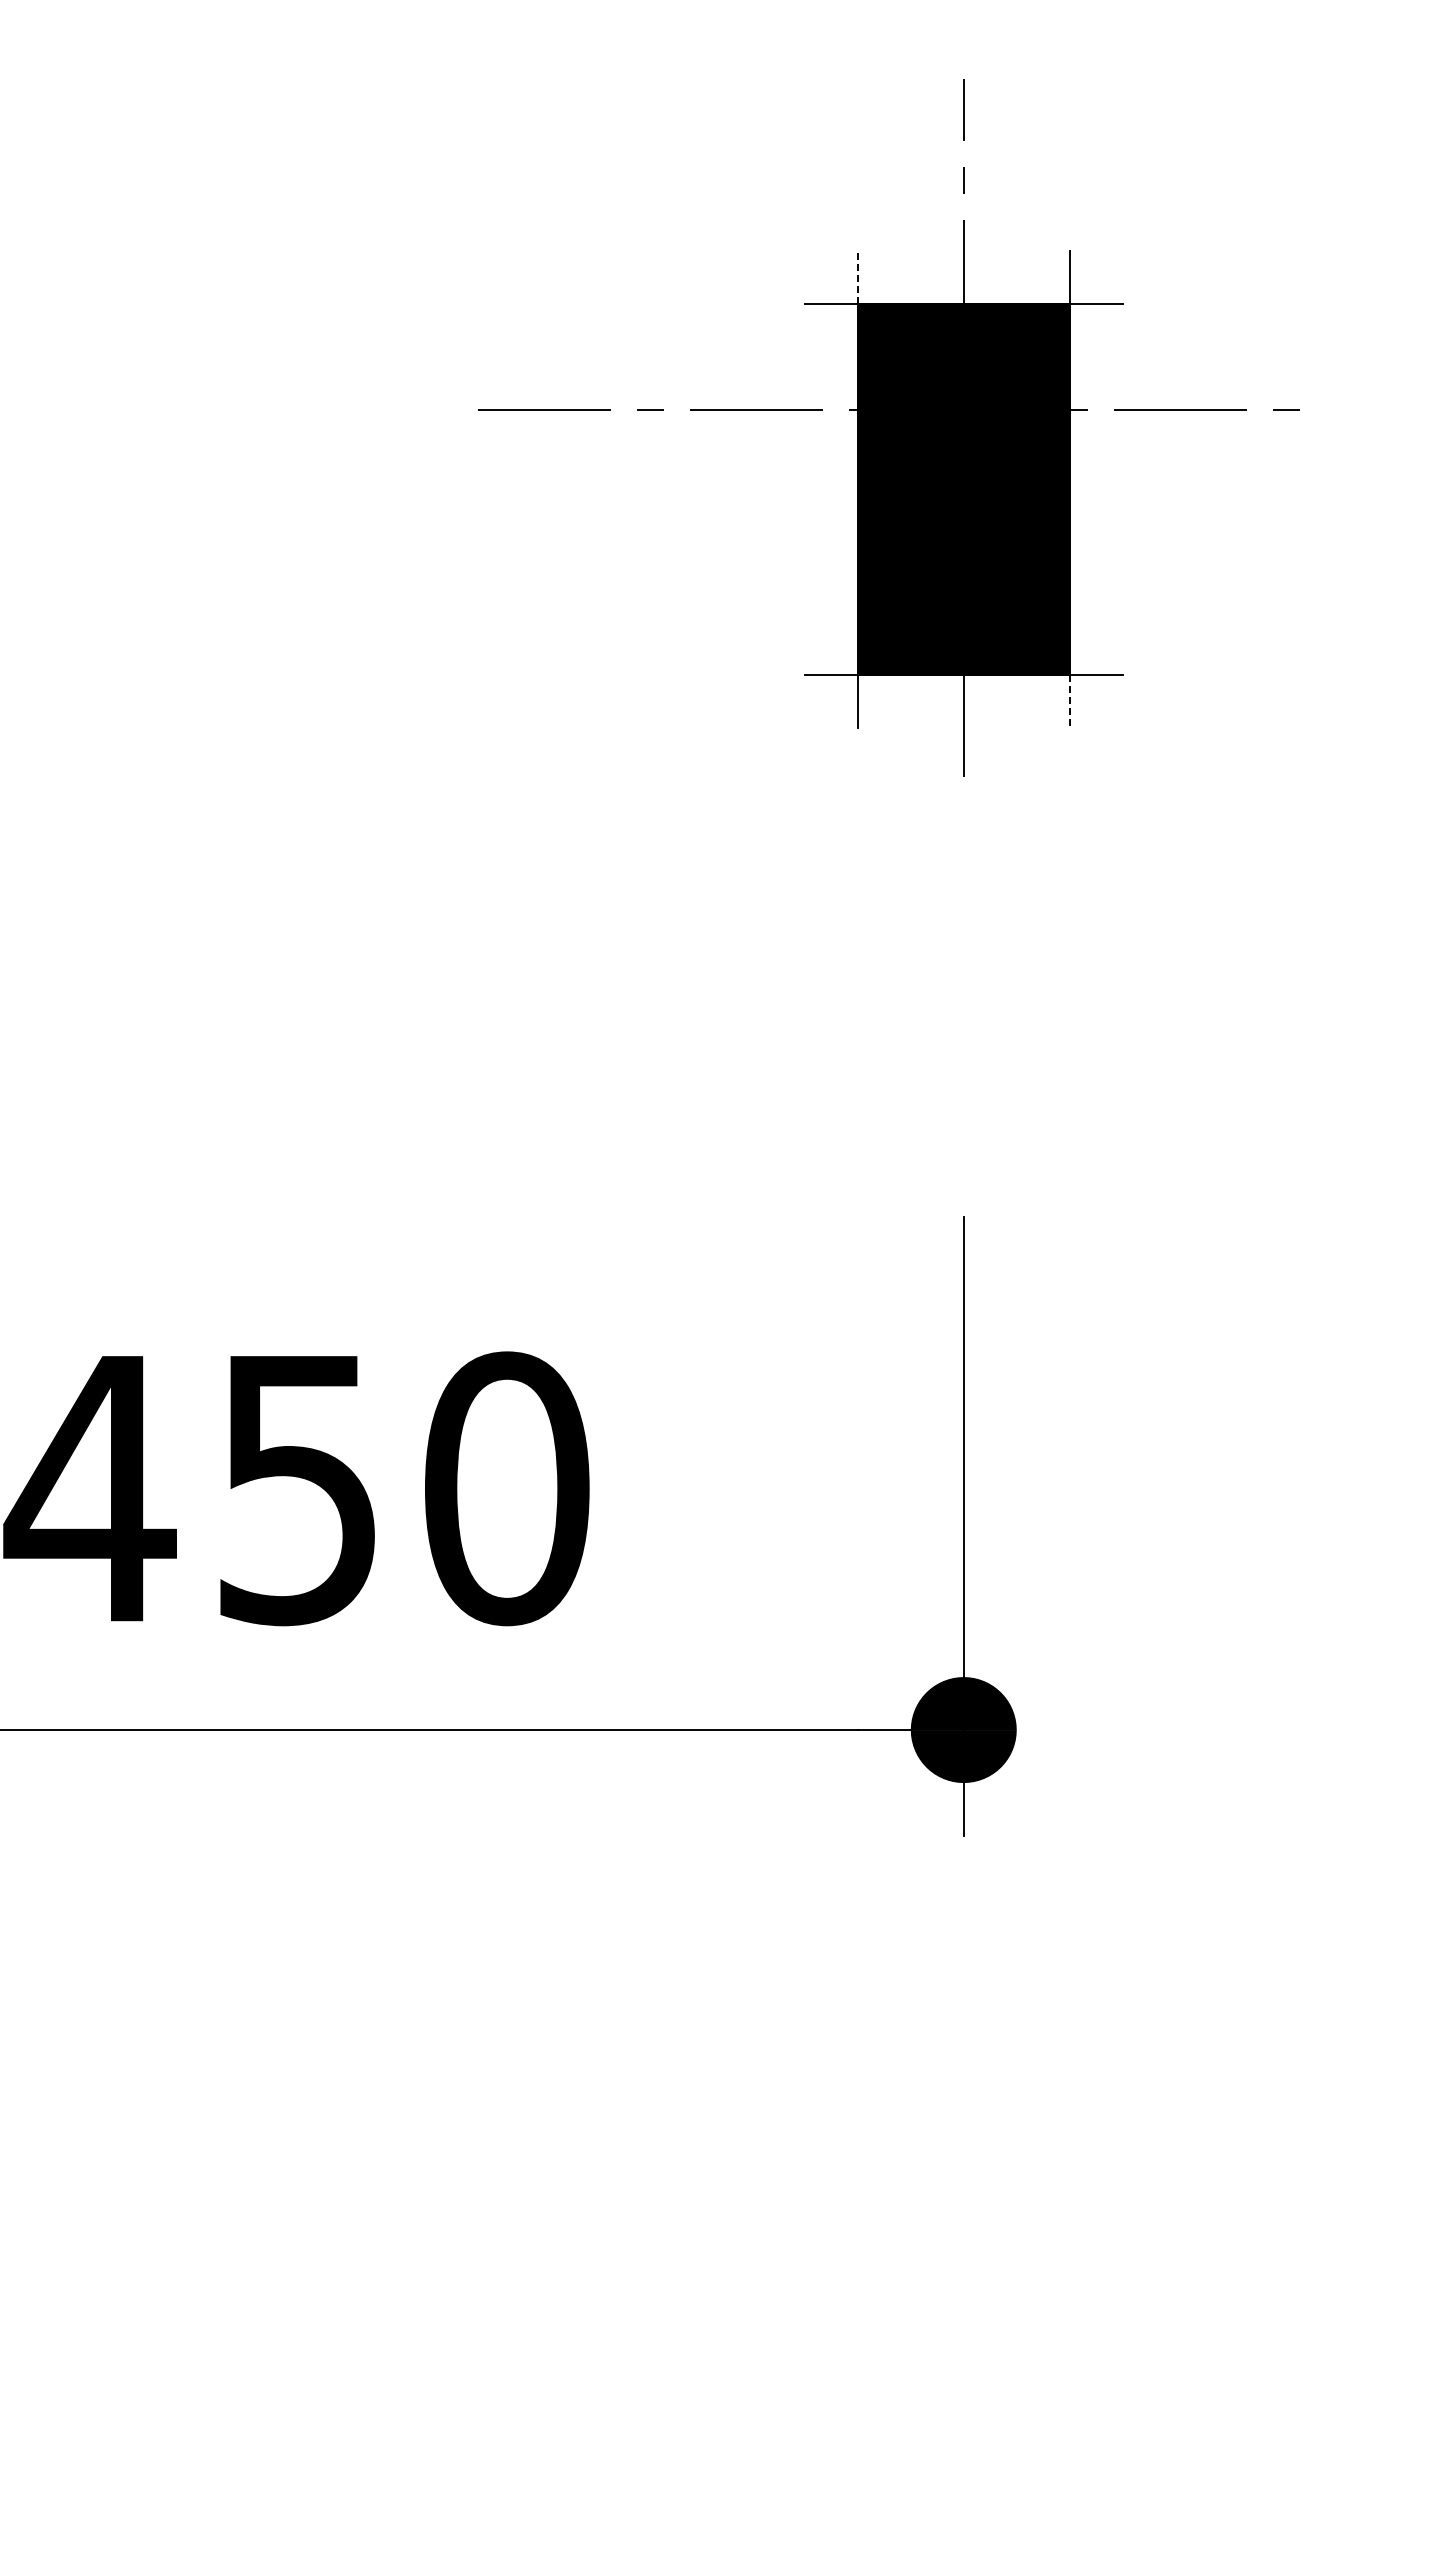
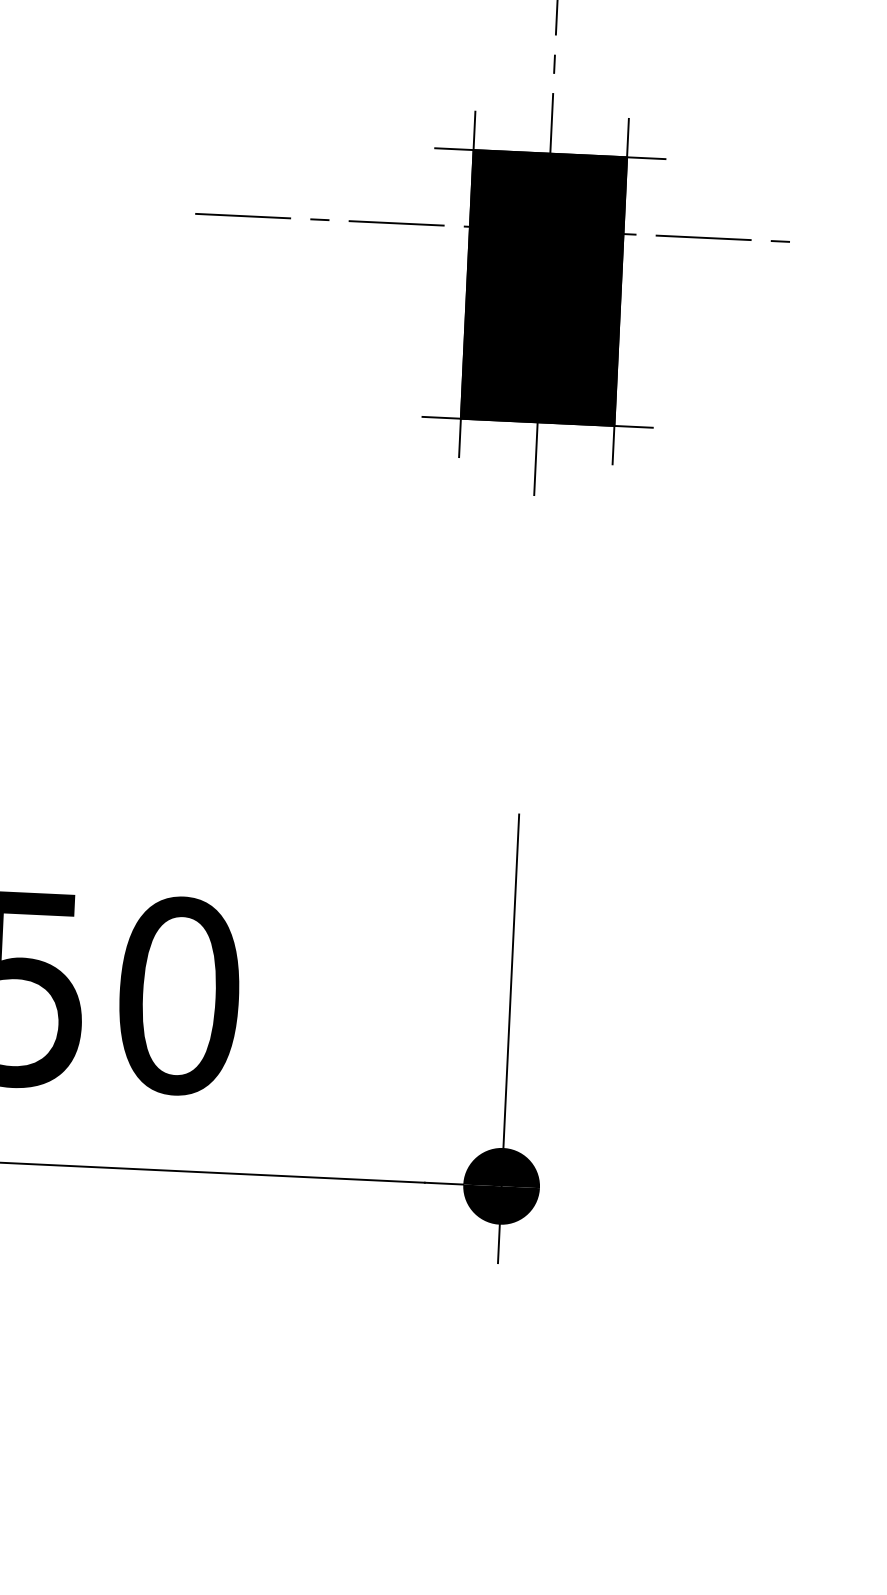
line: (857, 276) -> (474, 130), dashed -> solid
line: (1069, 701) -> (613, 445), dashed -> solid

